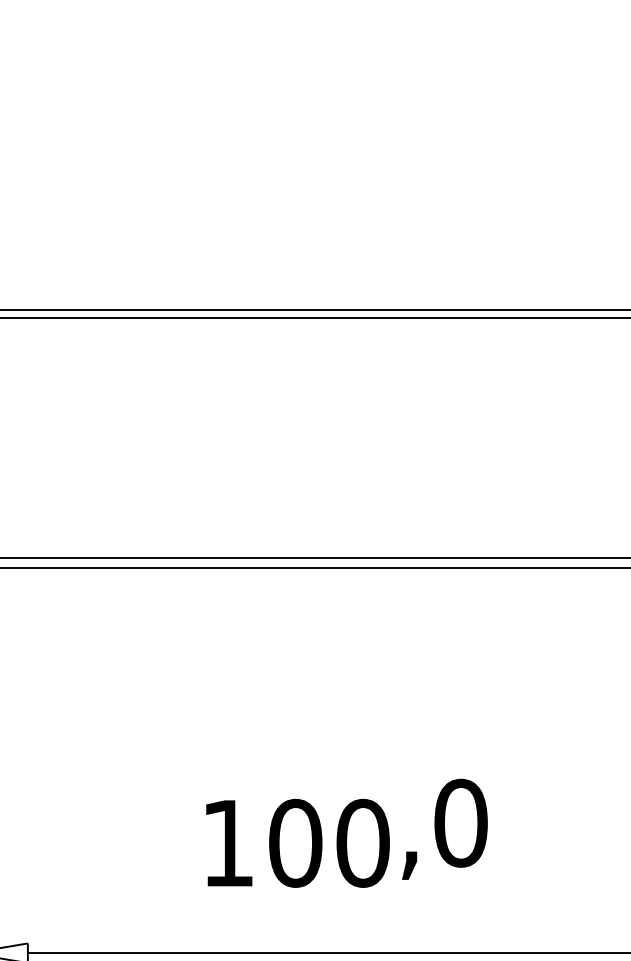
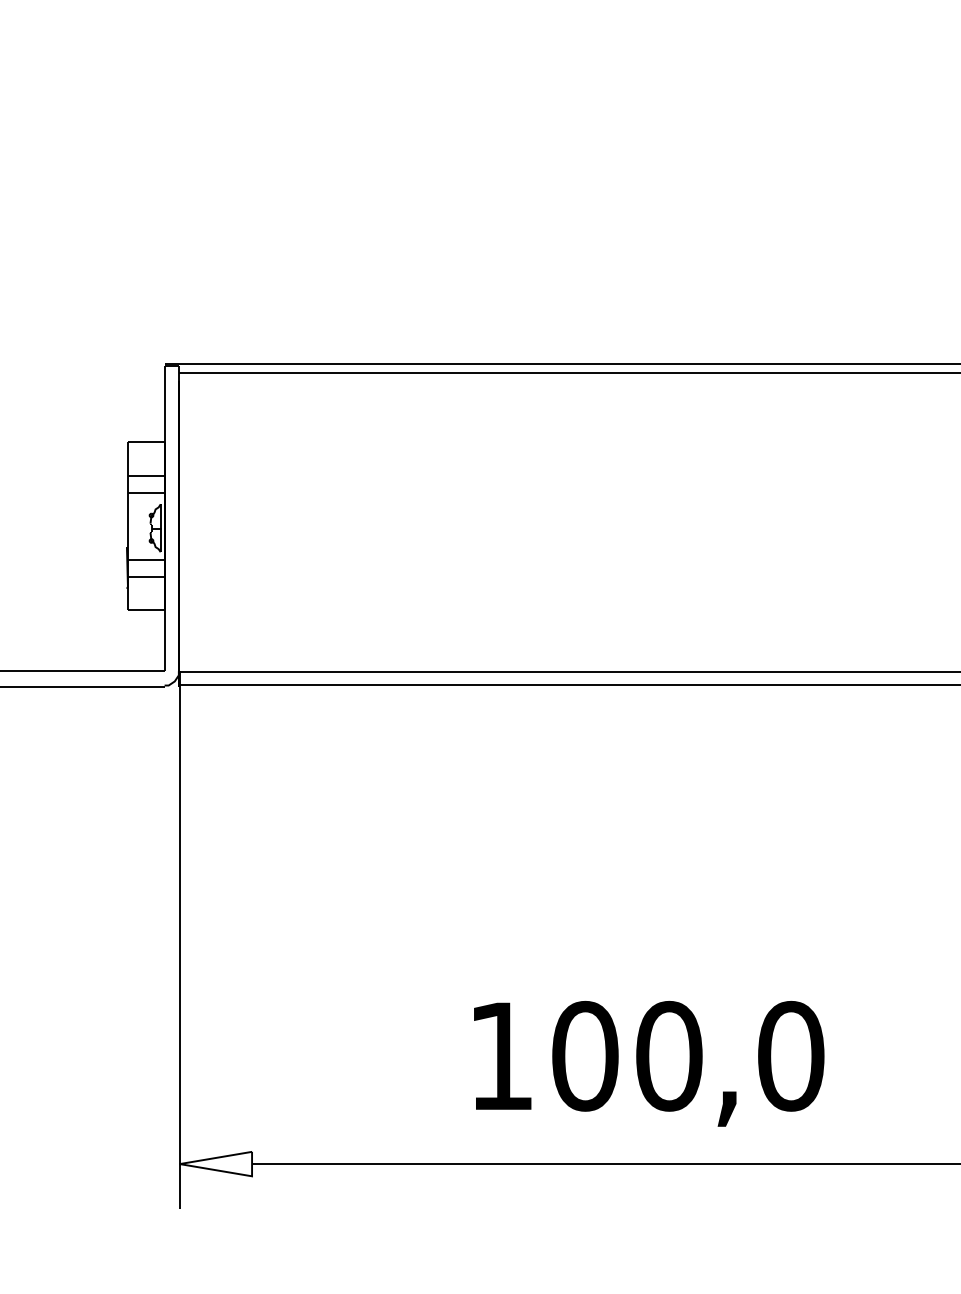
text: (444, 829) -> (770, 1063), moved
text: (298, 843) -> (588, 1056), moved

